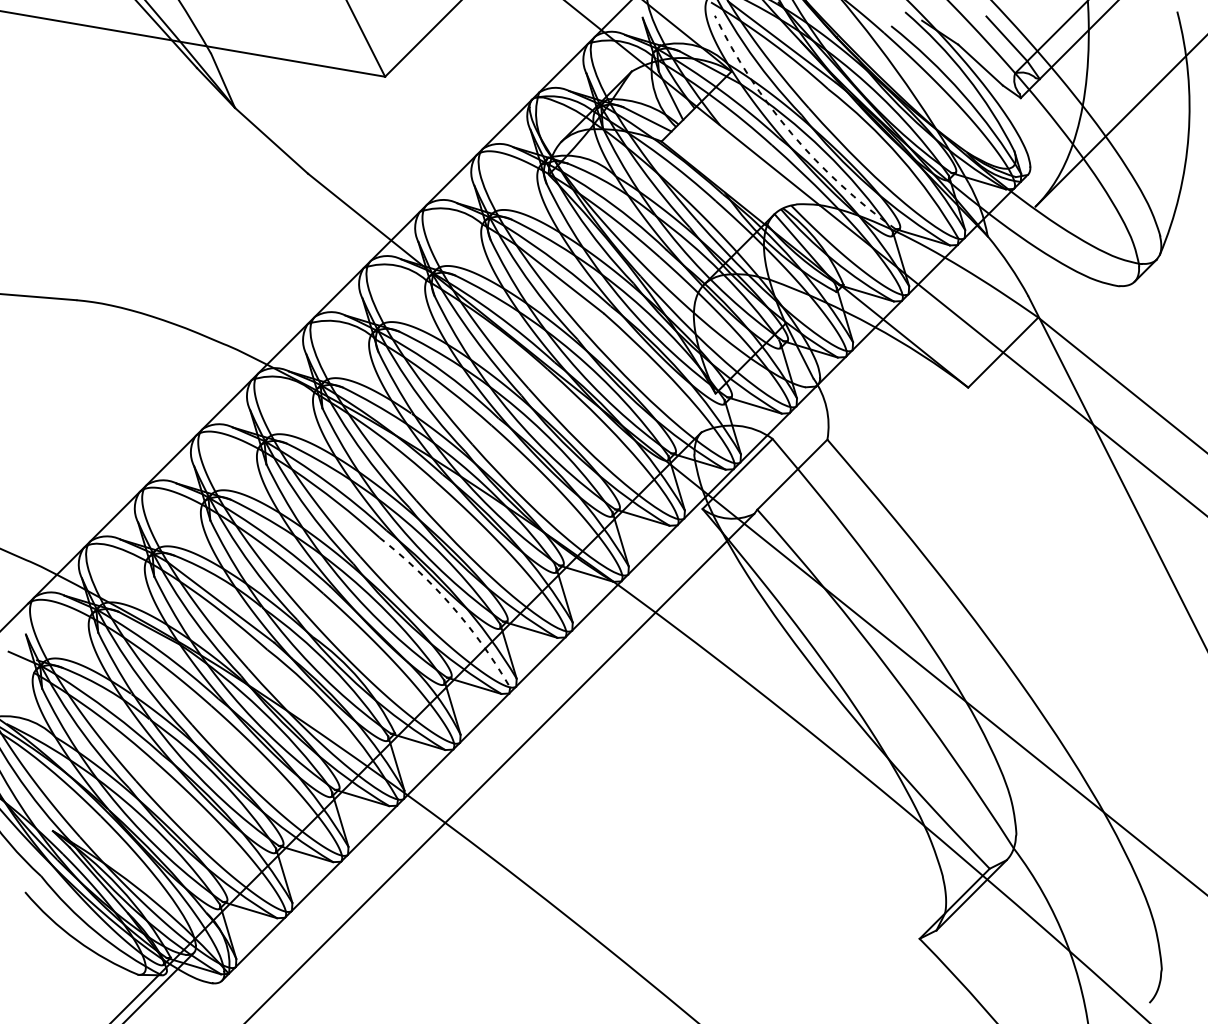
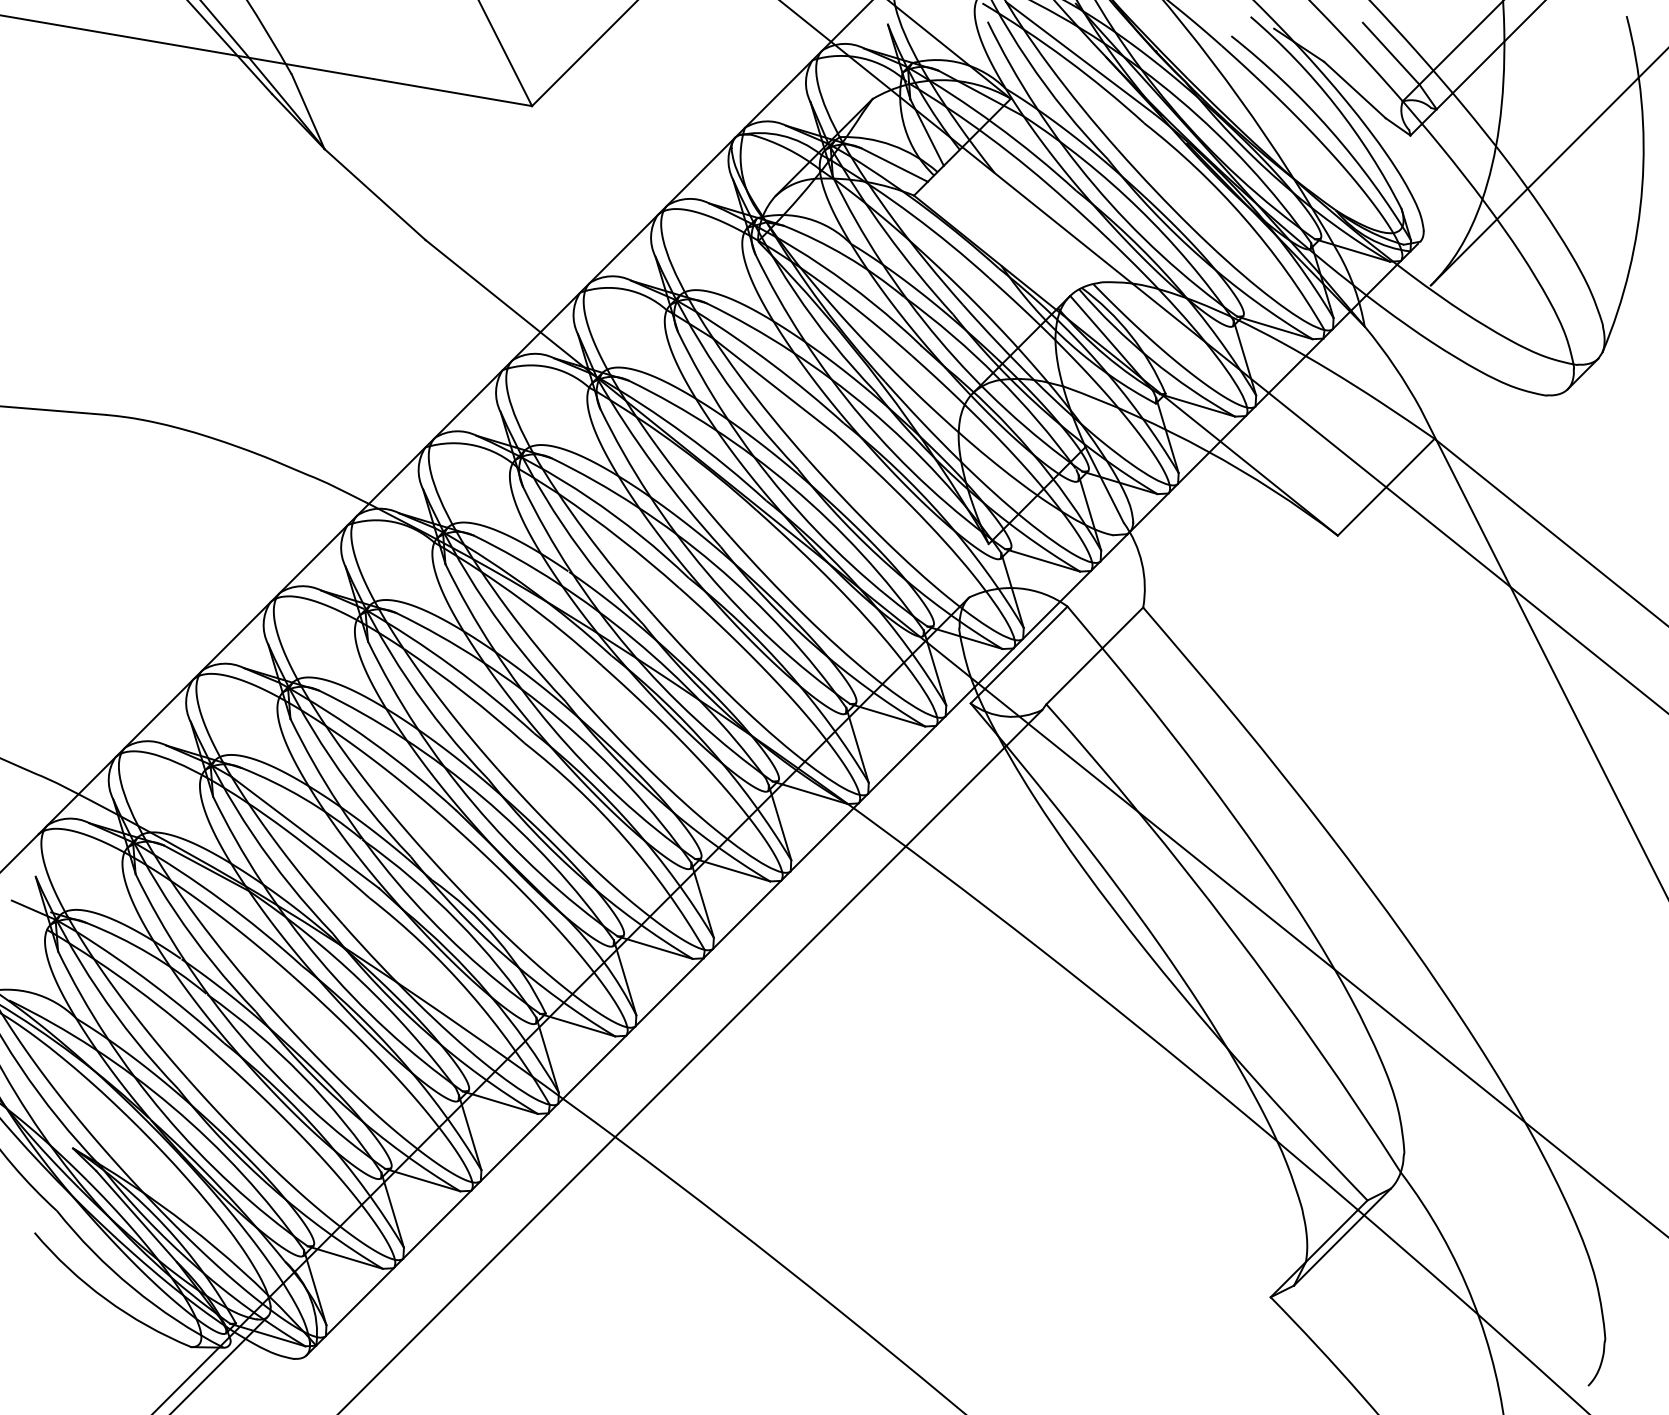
arc: (792, 133) -> (1094, 184), dashed -> solid
arc: (452, 606) -> (624, 837), dashed -> solid

